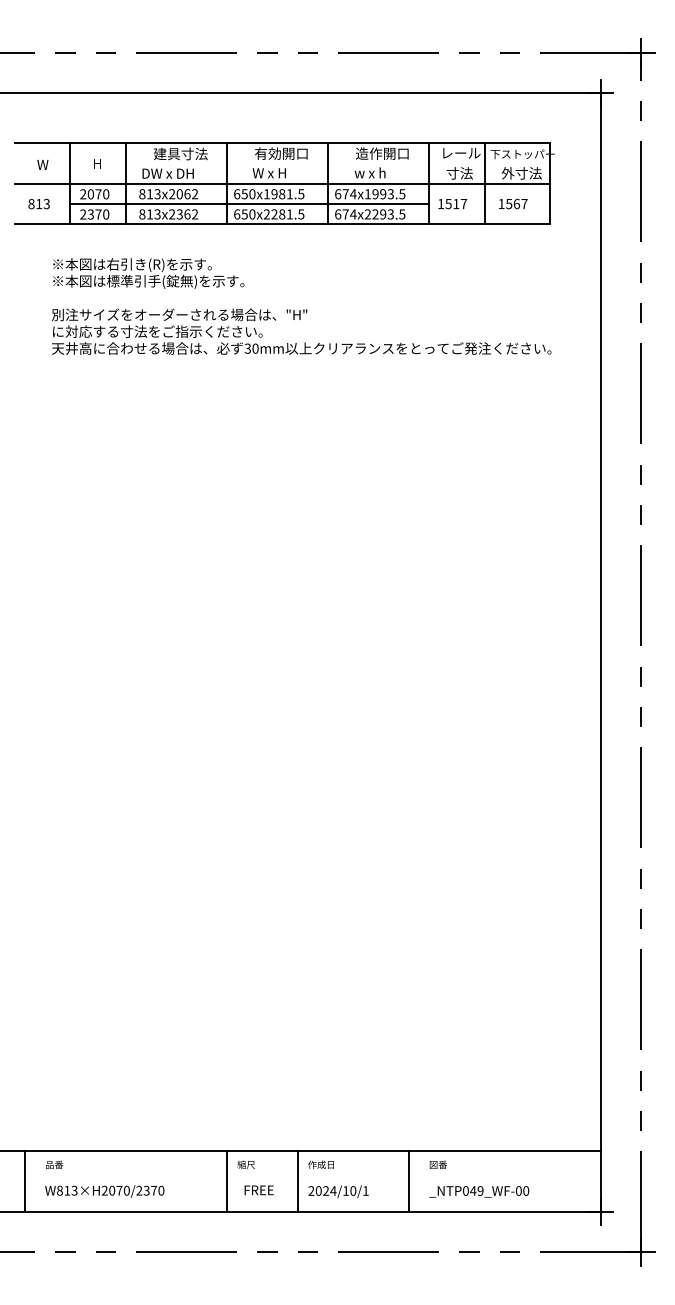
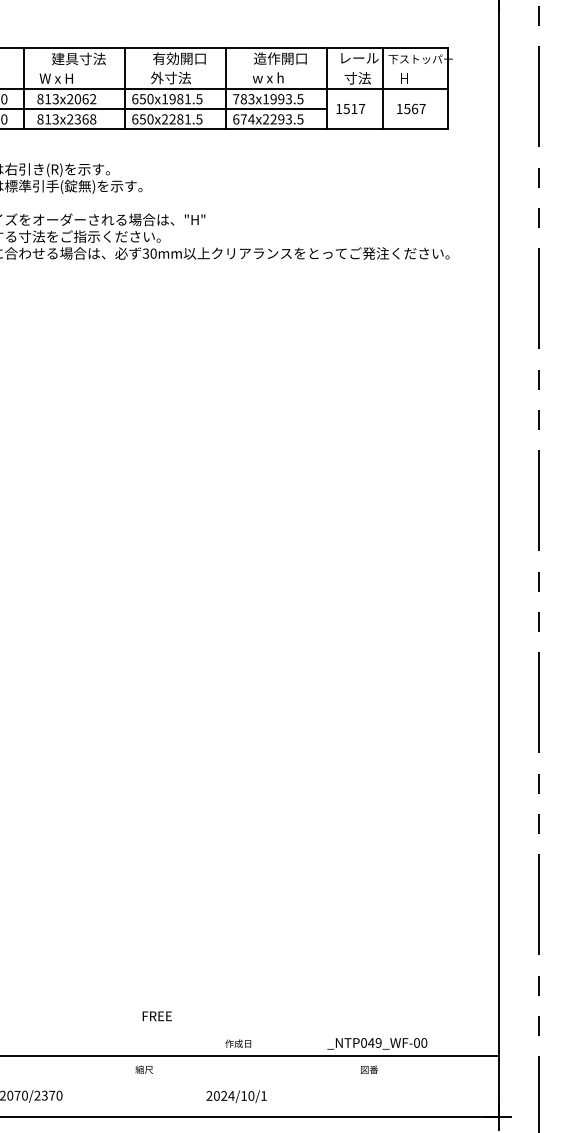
text: (272, 172) -> (170, 77), W x H -> 外寸法
text: (167, 173) -> (65, 78), DW x DH -> W x H
text: (521, 173) -> (419, 78), 外寸法 -> H
text: (345, 194) -> (243, 99), 674x1993.5 -> 783x1993.5
text: (195, 214) -> (93, 119), 813x2362 -> 813x2368
text: (320, 1164) -> (237, 1043), moved
text: (437, 1164) -> (368, 1069), moved
line: (227, 1181) -> (125, 1086), removed
line: (297, 1181) -> (195, 1086), removed
line: (408, 1181) -> (306, 1086), removed
text: (258, 1190) -> (156, 1016), moved
text: (479, 1191) -> (377, 1043), moved

